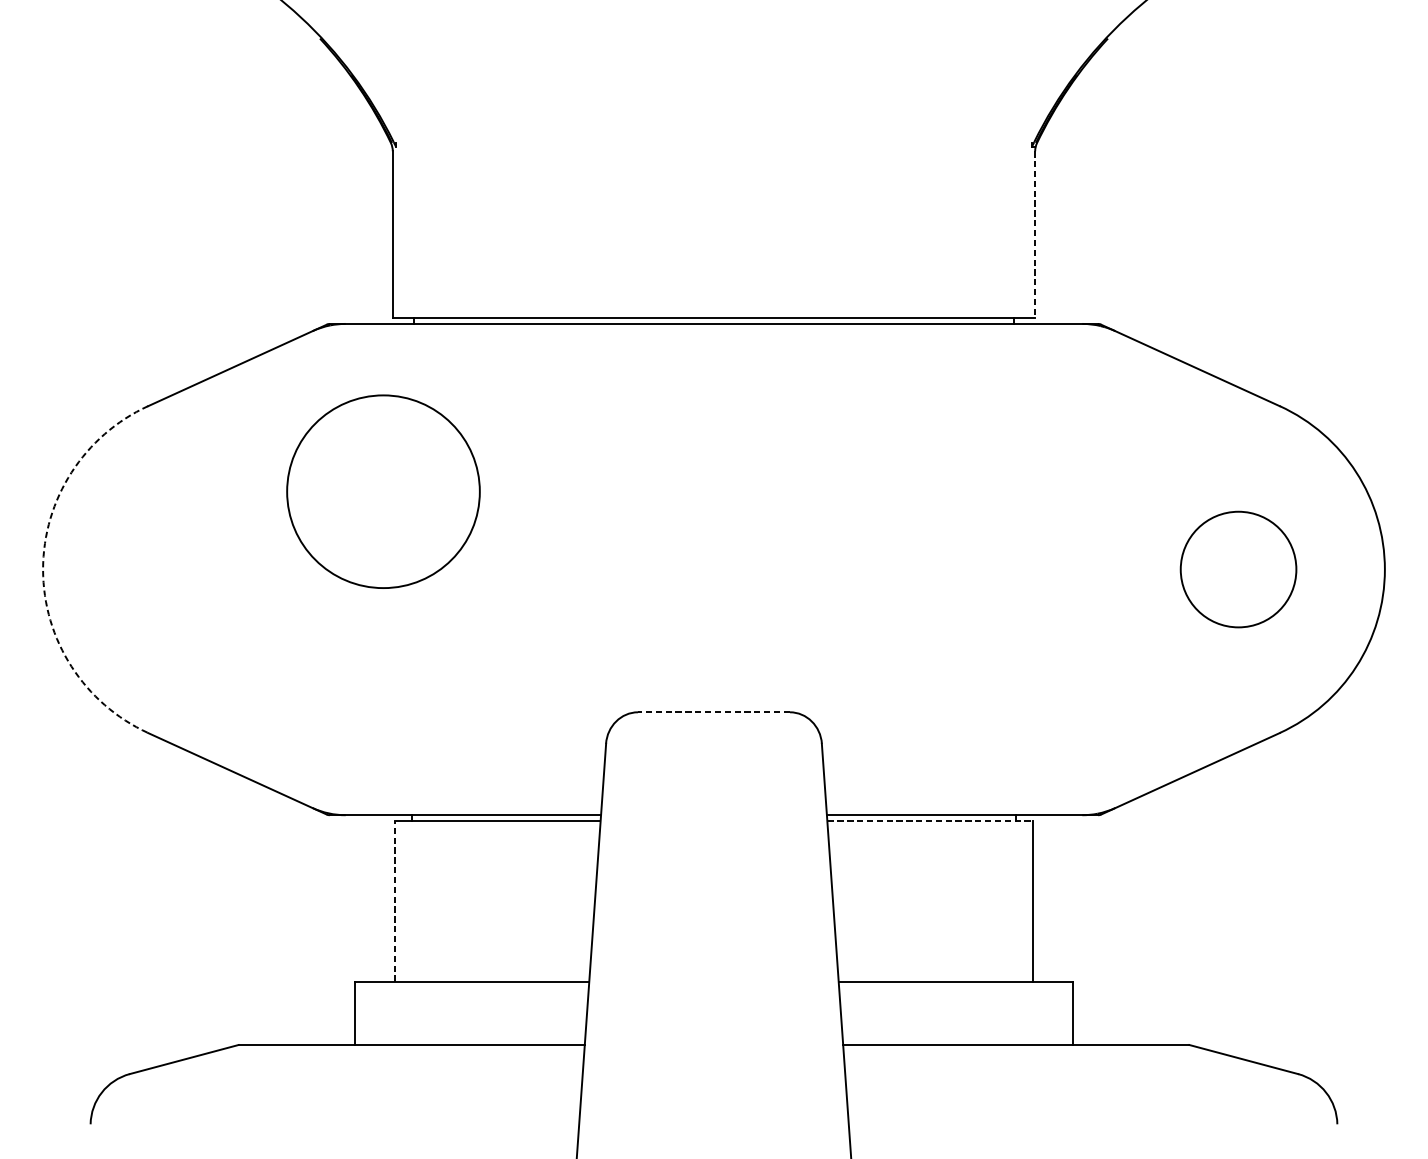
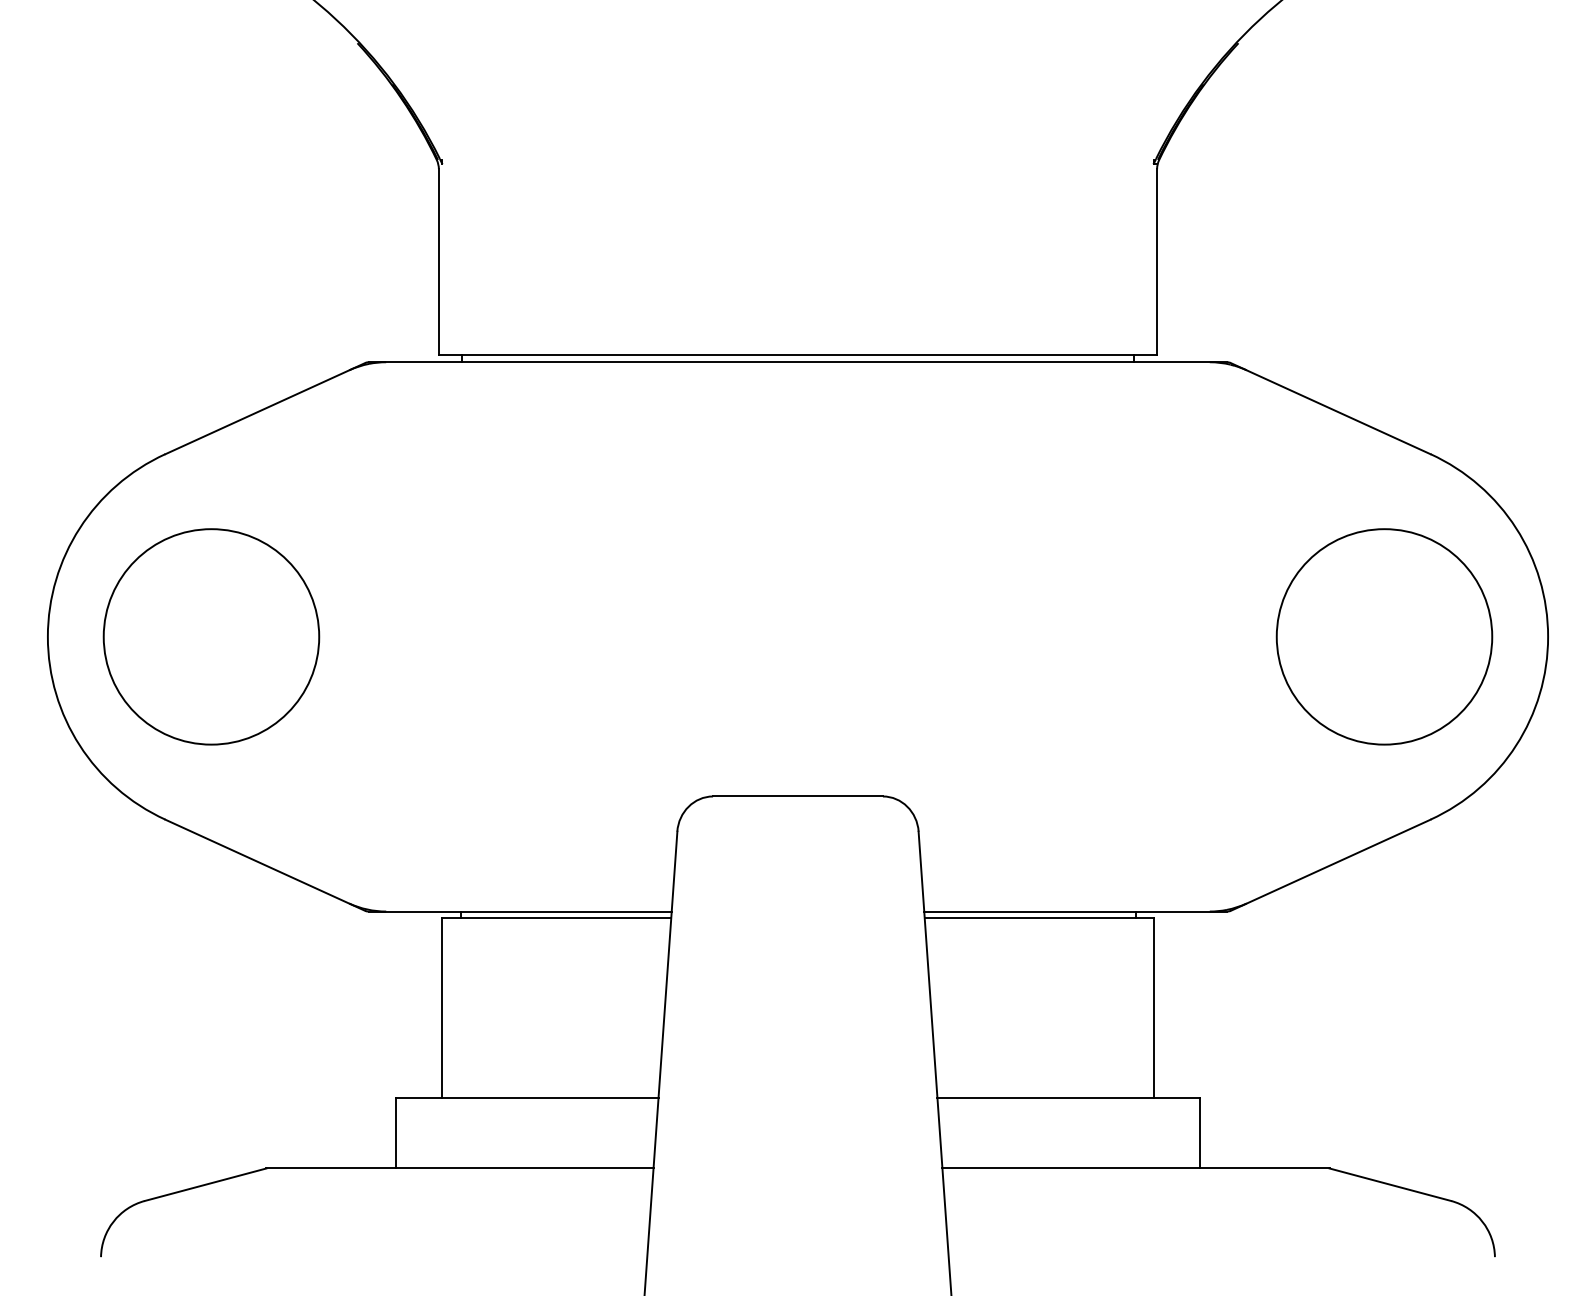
line: (1035, 234) -> (1157, 262), dashed -> solid
circle: (383, 491) -> (211, 636), moved
arc: (42, 569) -> (47, 636), dashed -> solid
circle: (1238, 569) -> (1384, 636), size x1.67
line: (714, 712) -> (798, 796), dashed -> solid
line: (929, 821) -> (1039, 918), dashed -> solid
line: (395, 901) -> (441, 1008), dashed -> solid

